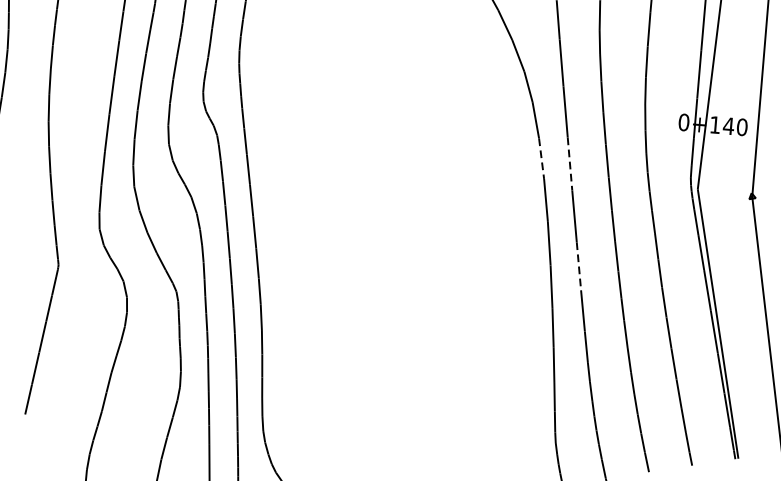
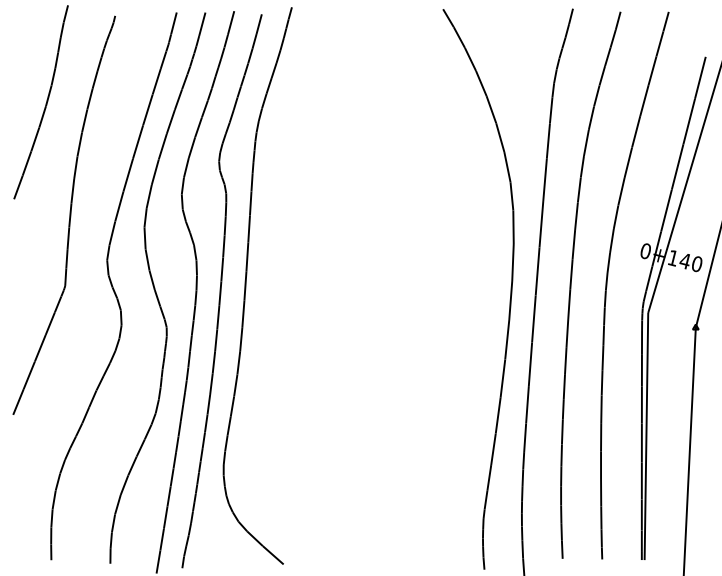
line: (542, 158) -> (513, 262), dashed -> solid
line: (569, 164) -> (537, 271), dashed -> solid
line: (579, 266) -> (530, 364), dashed -> solid

